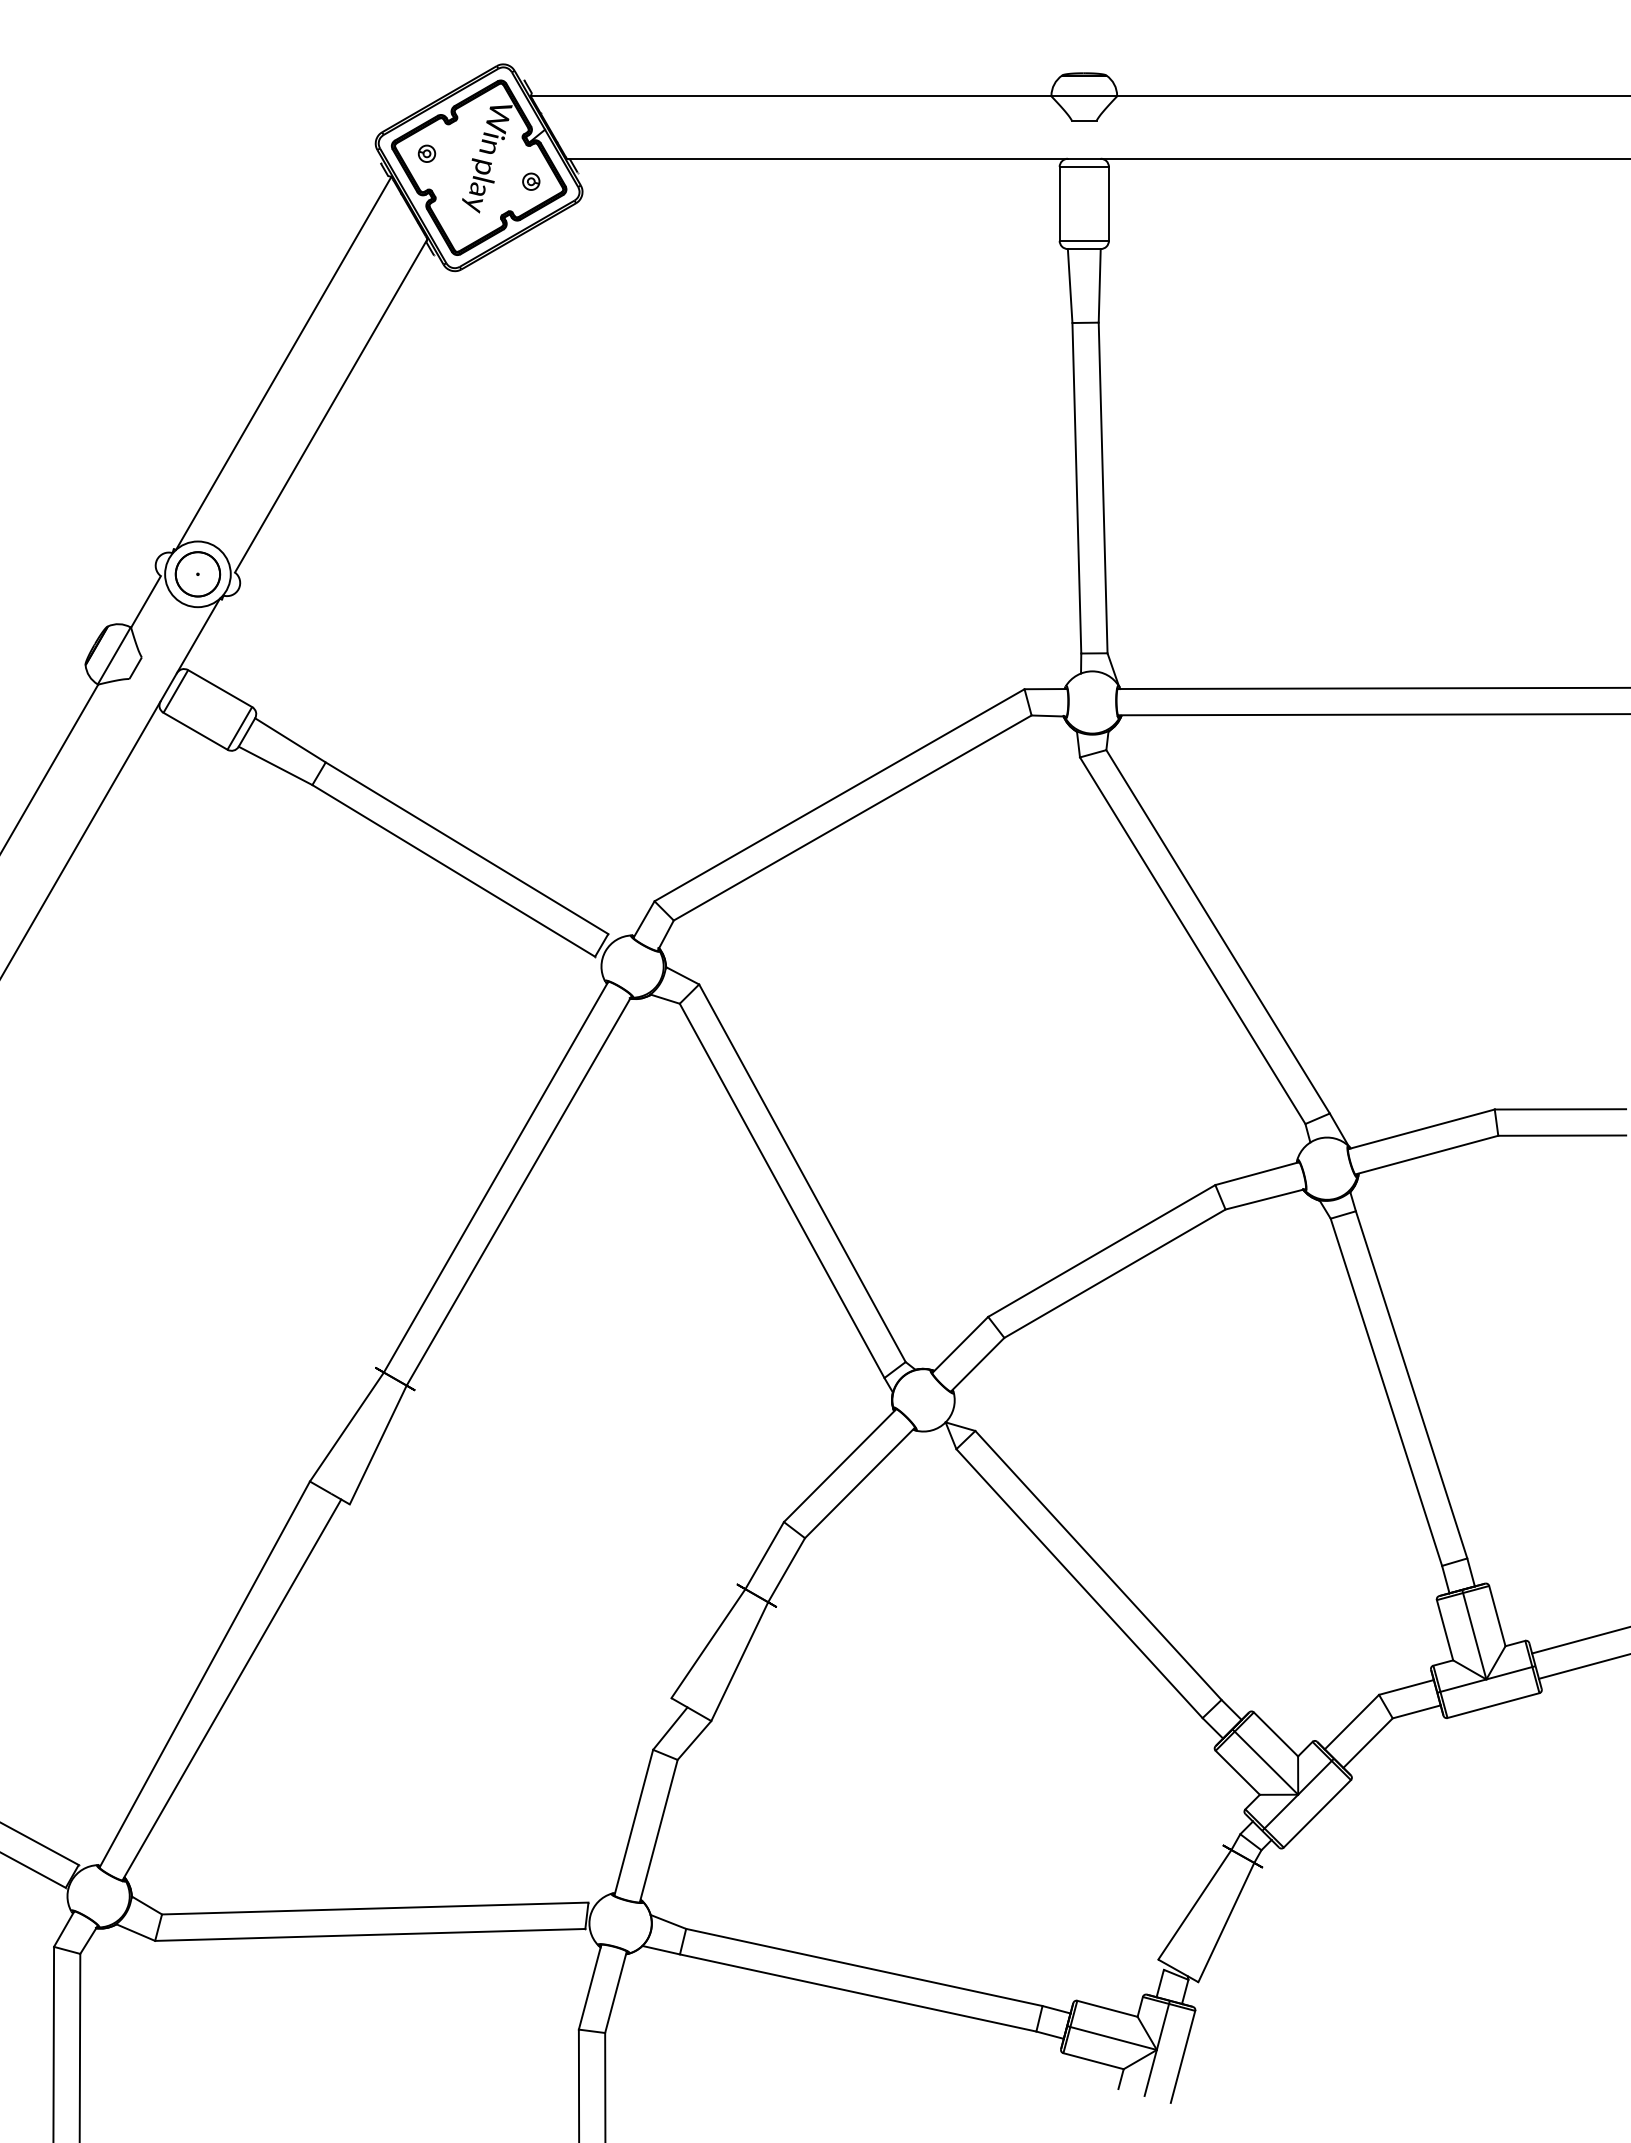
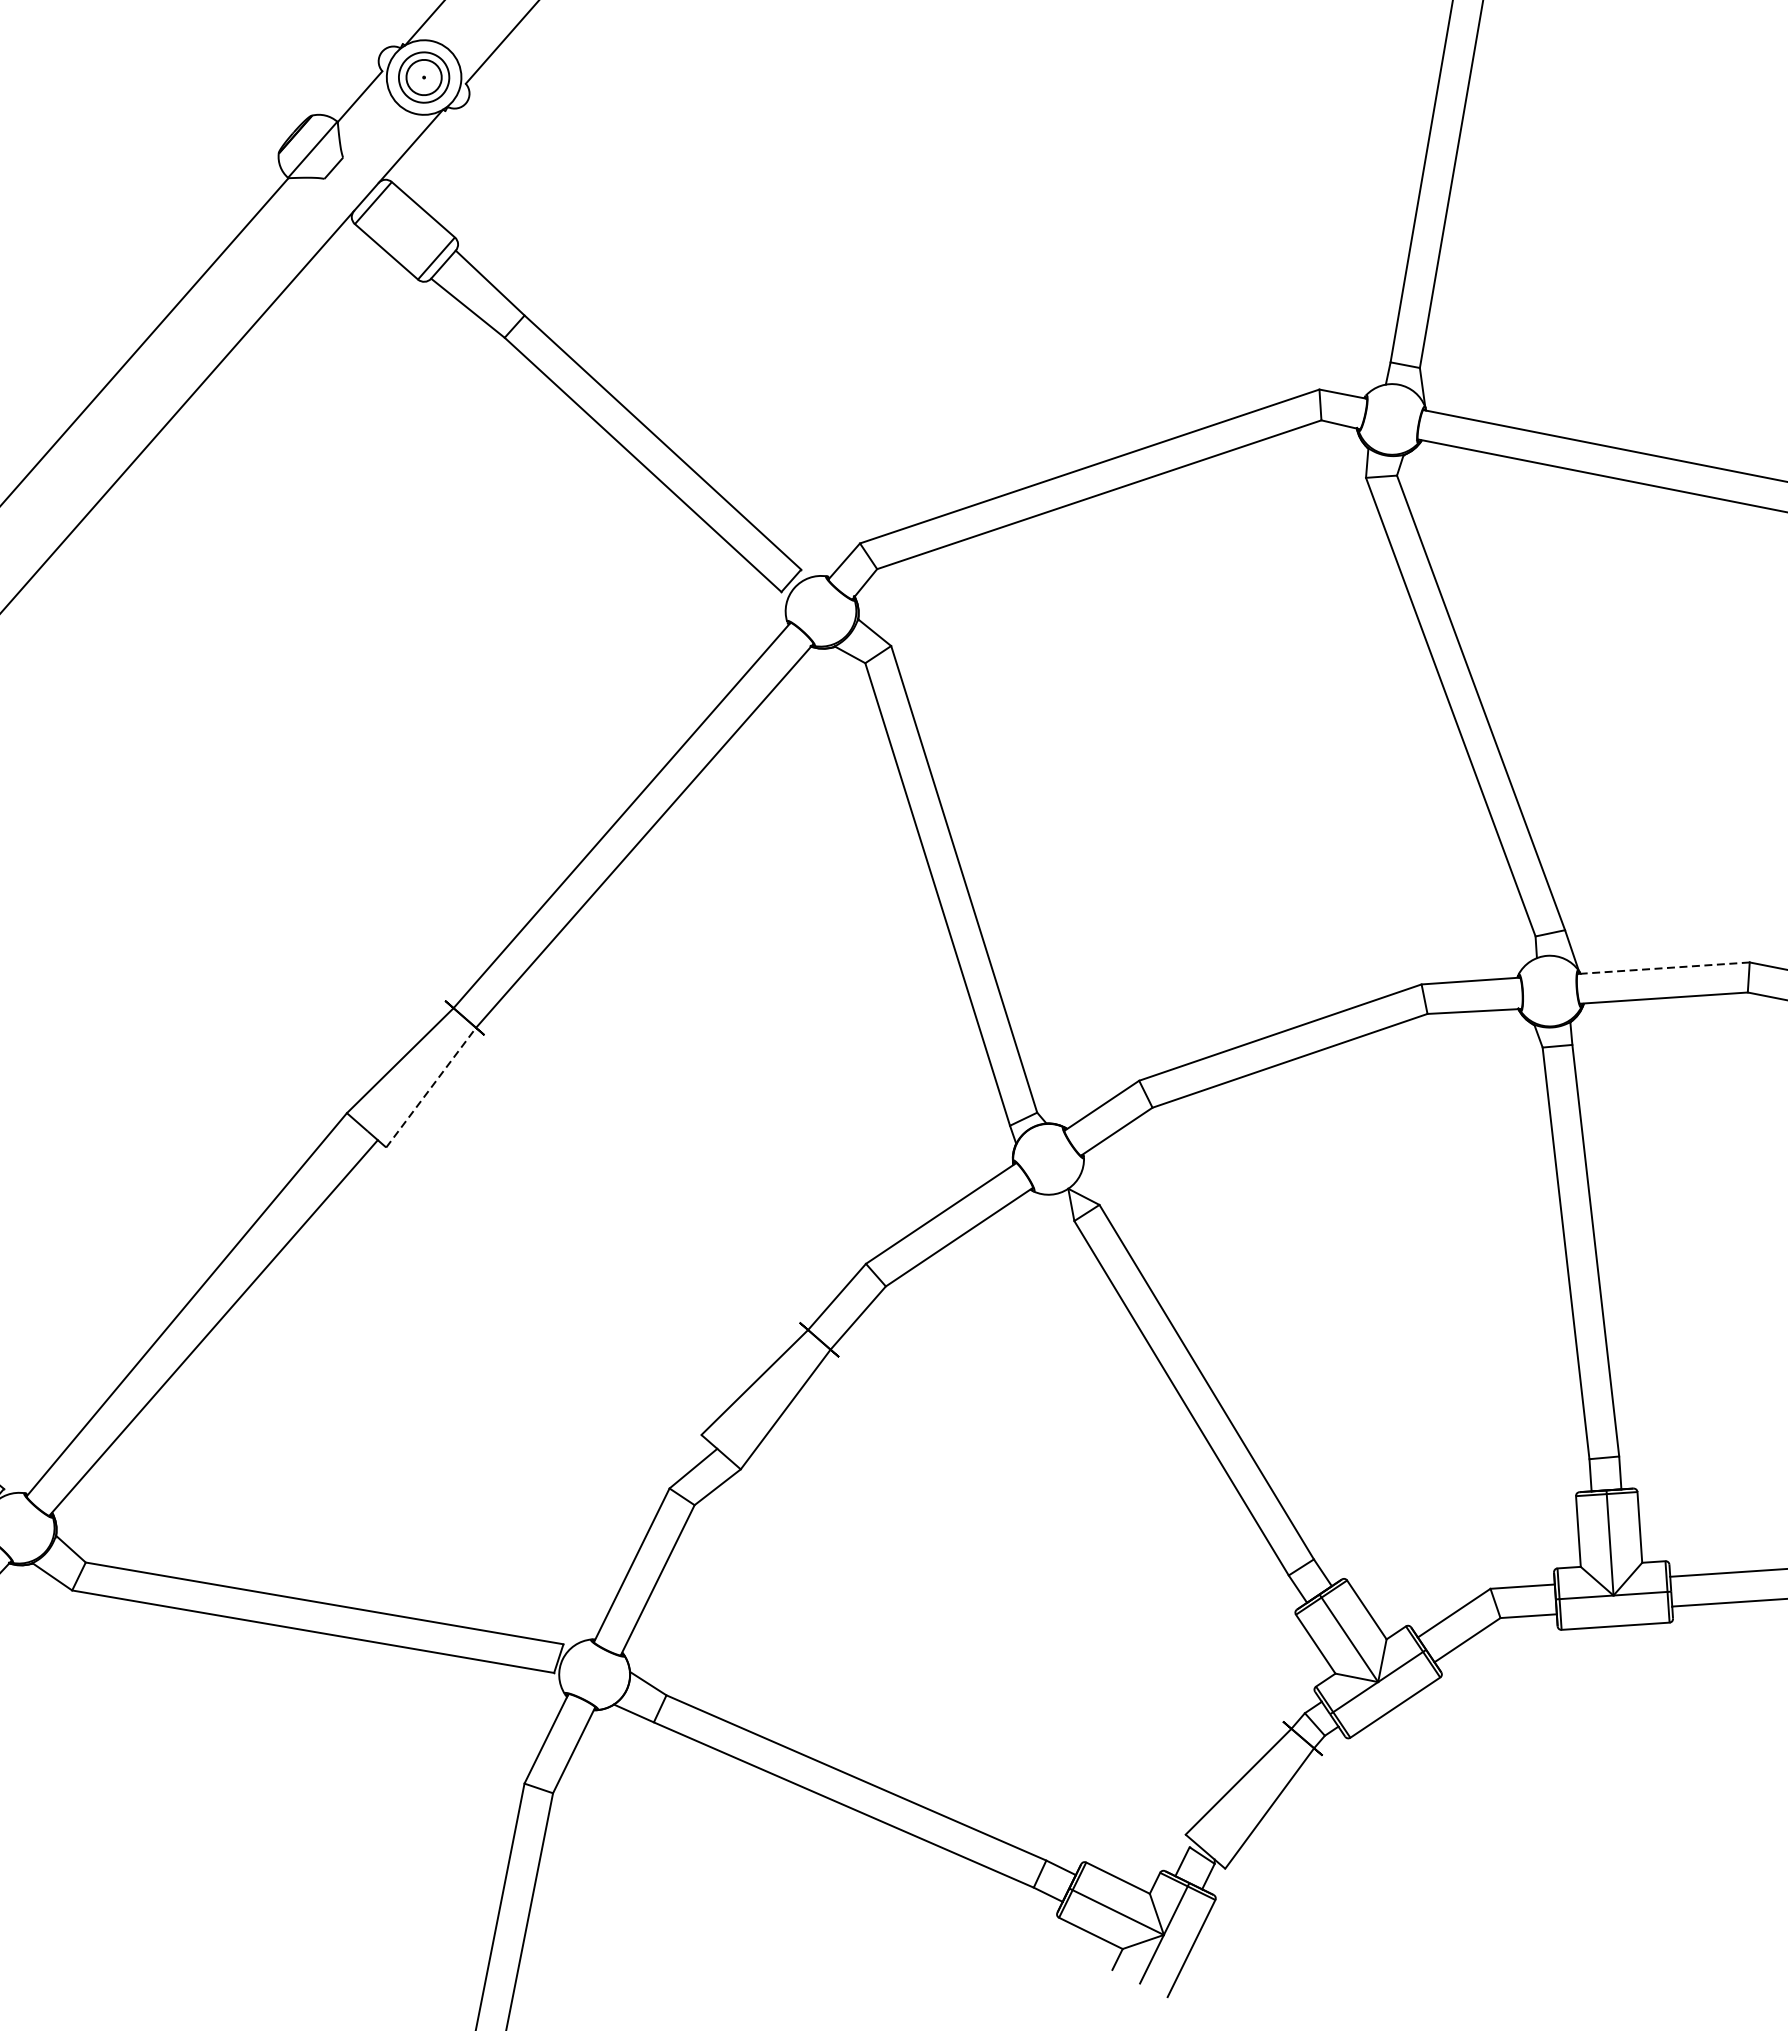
circle: (197, 574) -> (423, 77), size x0.7
line: (1420, 1129) -> (1662, 968), solid -> dashed
line: (378, 1445) -> (431, 1088), solid -> dashed

